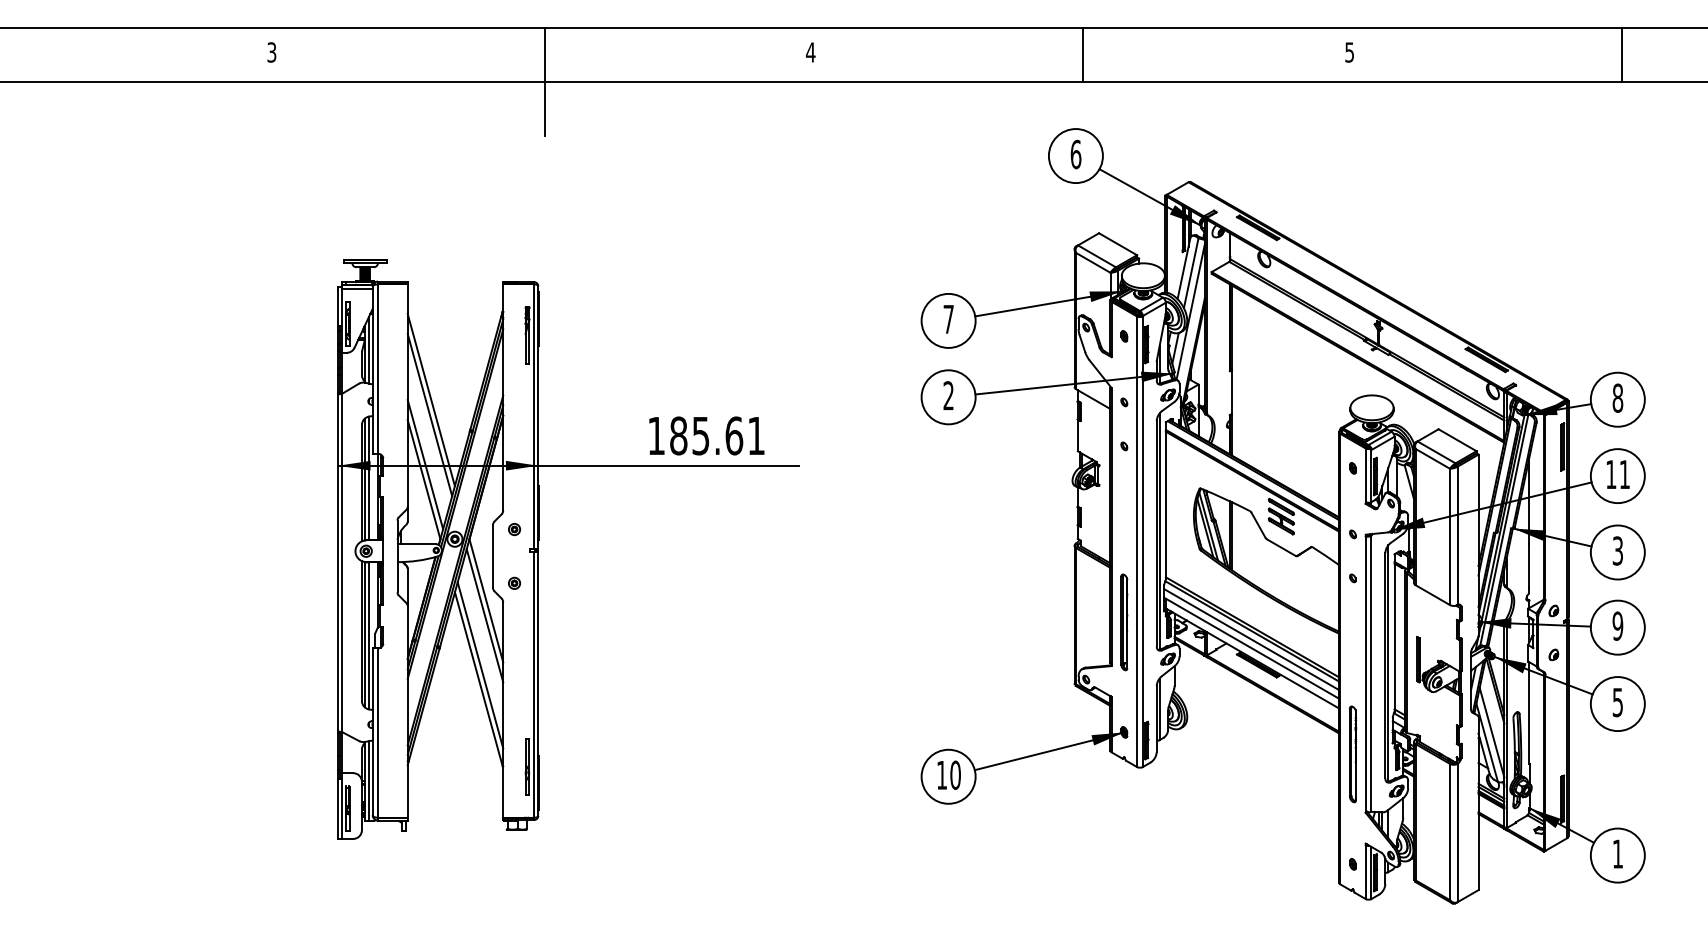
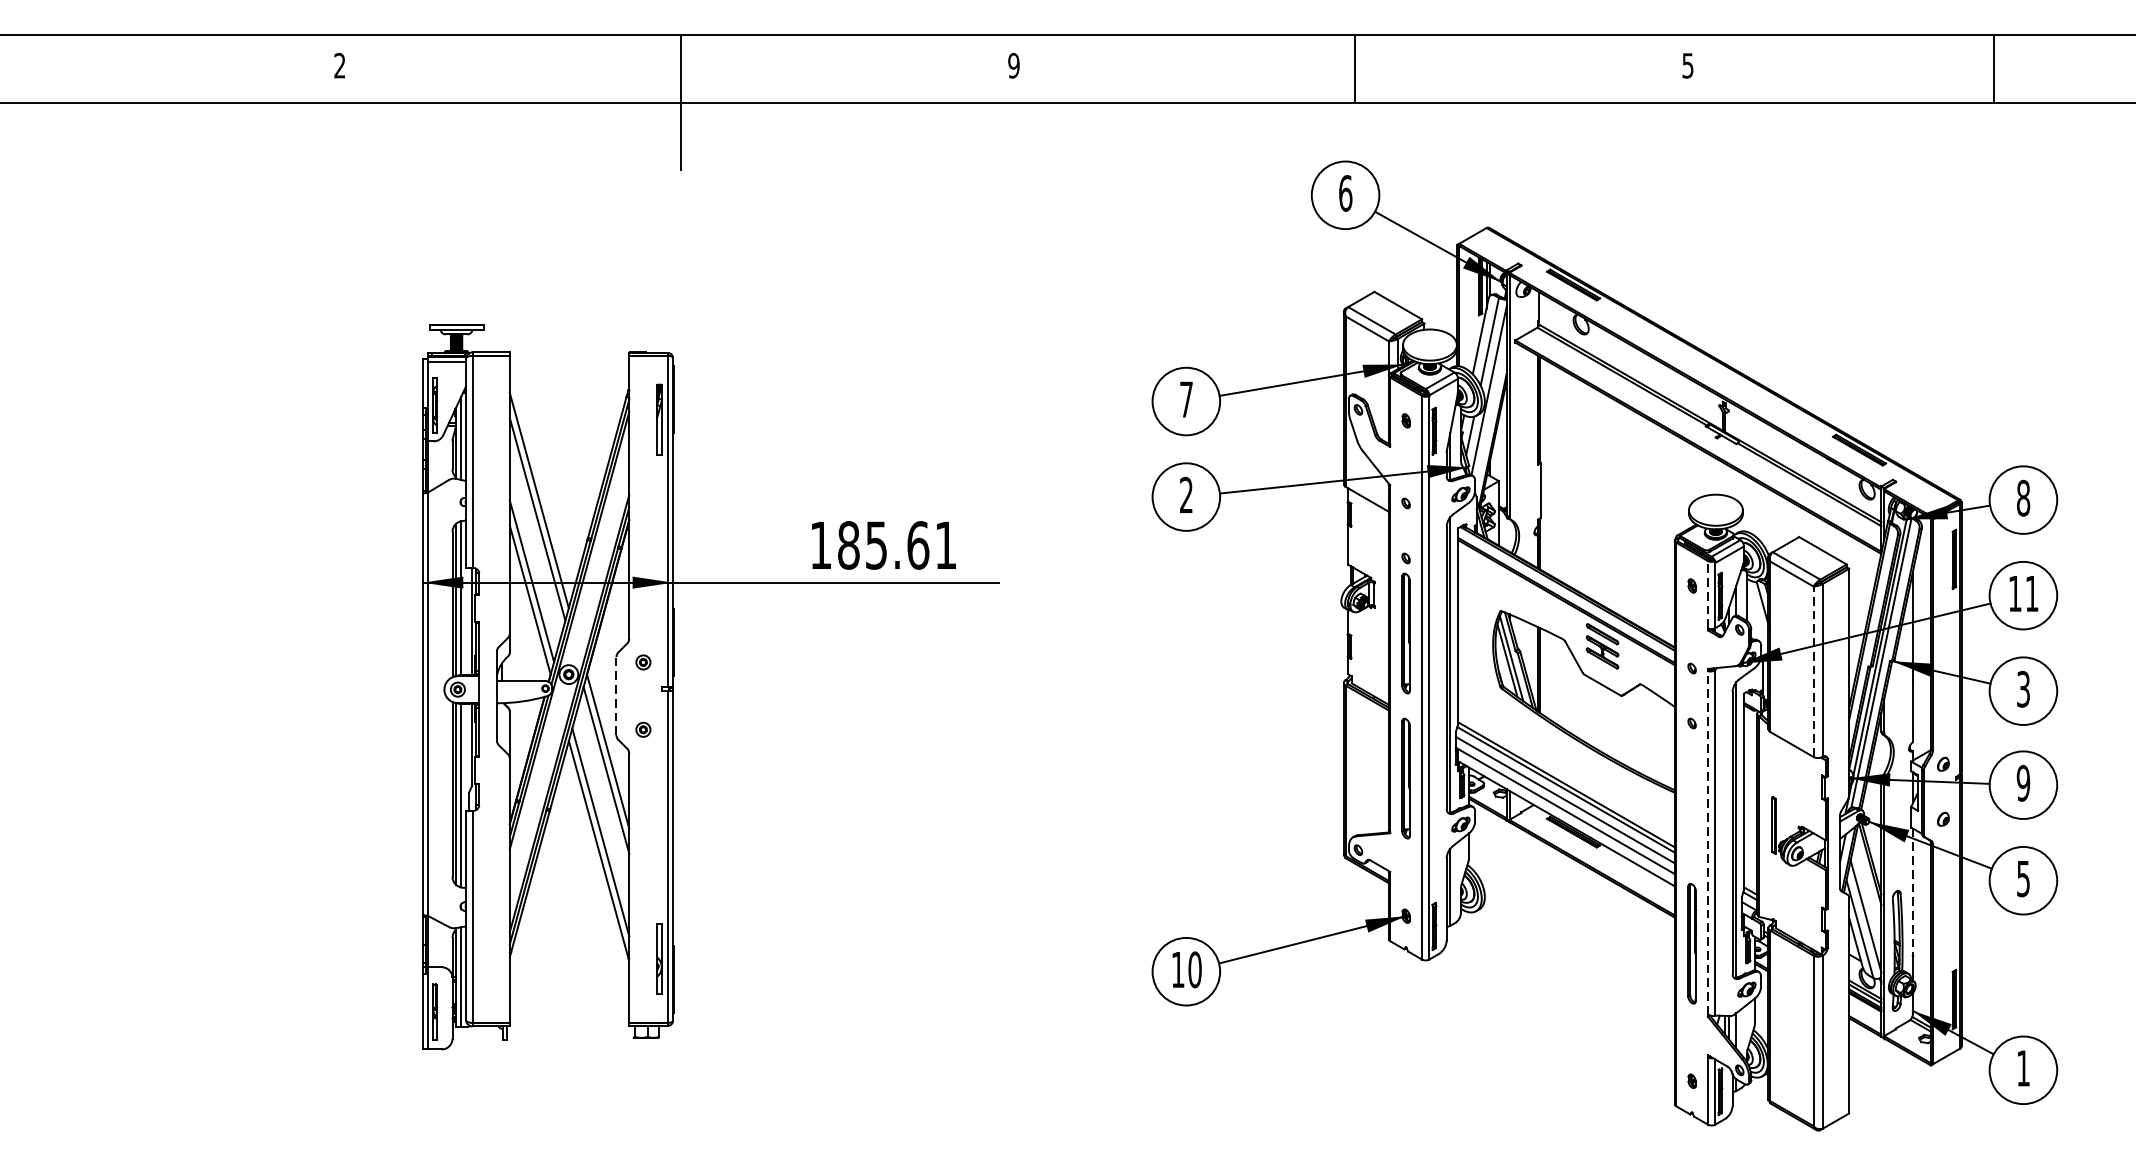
text: (271, 52) -> (339, 65), 3 -> 2
text: (810, 52) -> (1013, 65), 4 -> 9
line: (1622, 55) -> (1994, 69), moved
line: (1365, 475) -> (1707, 594), solid -> dashed
part: (1124, 506) -> (1406, 633), added
line: (1450, 536) -> (1814, 671), solid -> dashed
line: (492, 555) -> (615, 694), solid -> dashed
line: (1365, 673) -> (1707, 842), solid -> dashed
line: (1529, 713) -> (1912, 892), solid -> dashed

